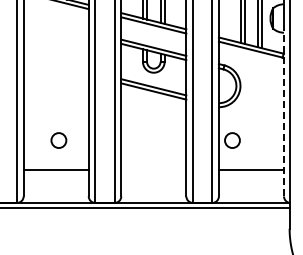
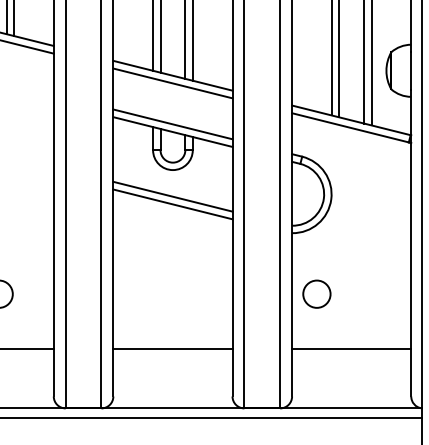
line: (284, 112) -> (412, 242), dashed -> solid
line: (153, 170) -> (172, 349), added

